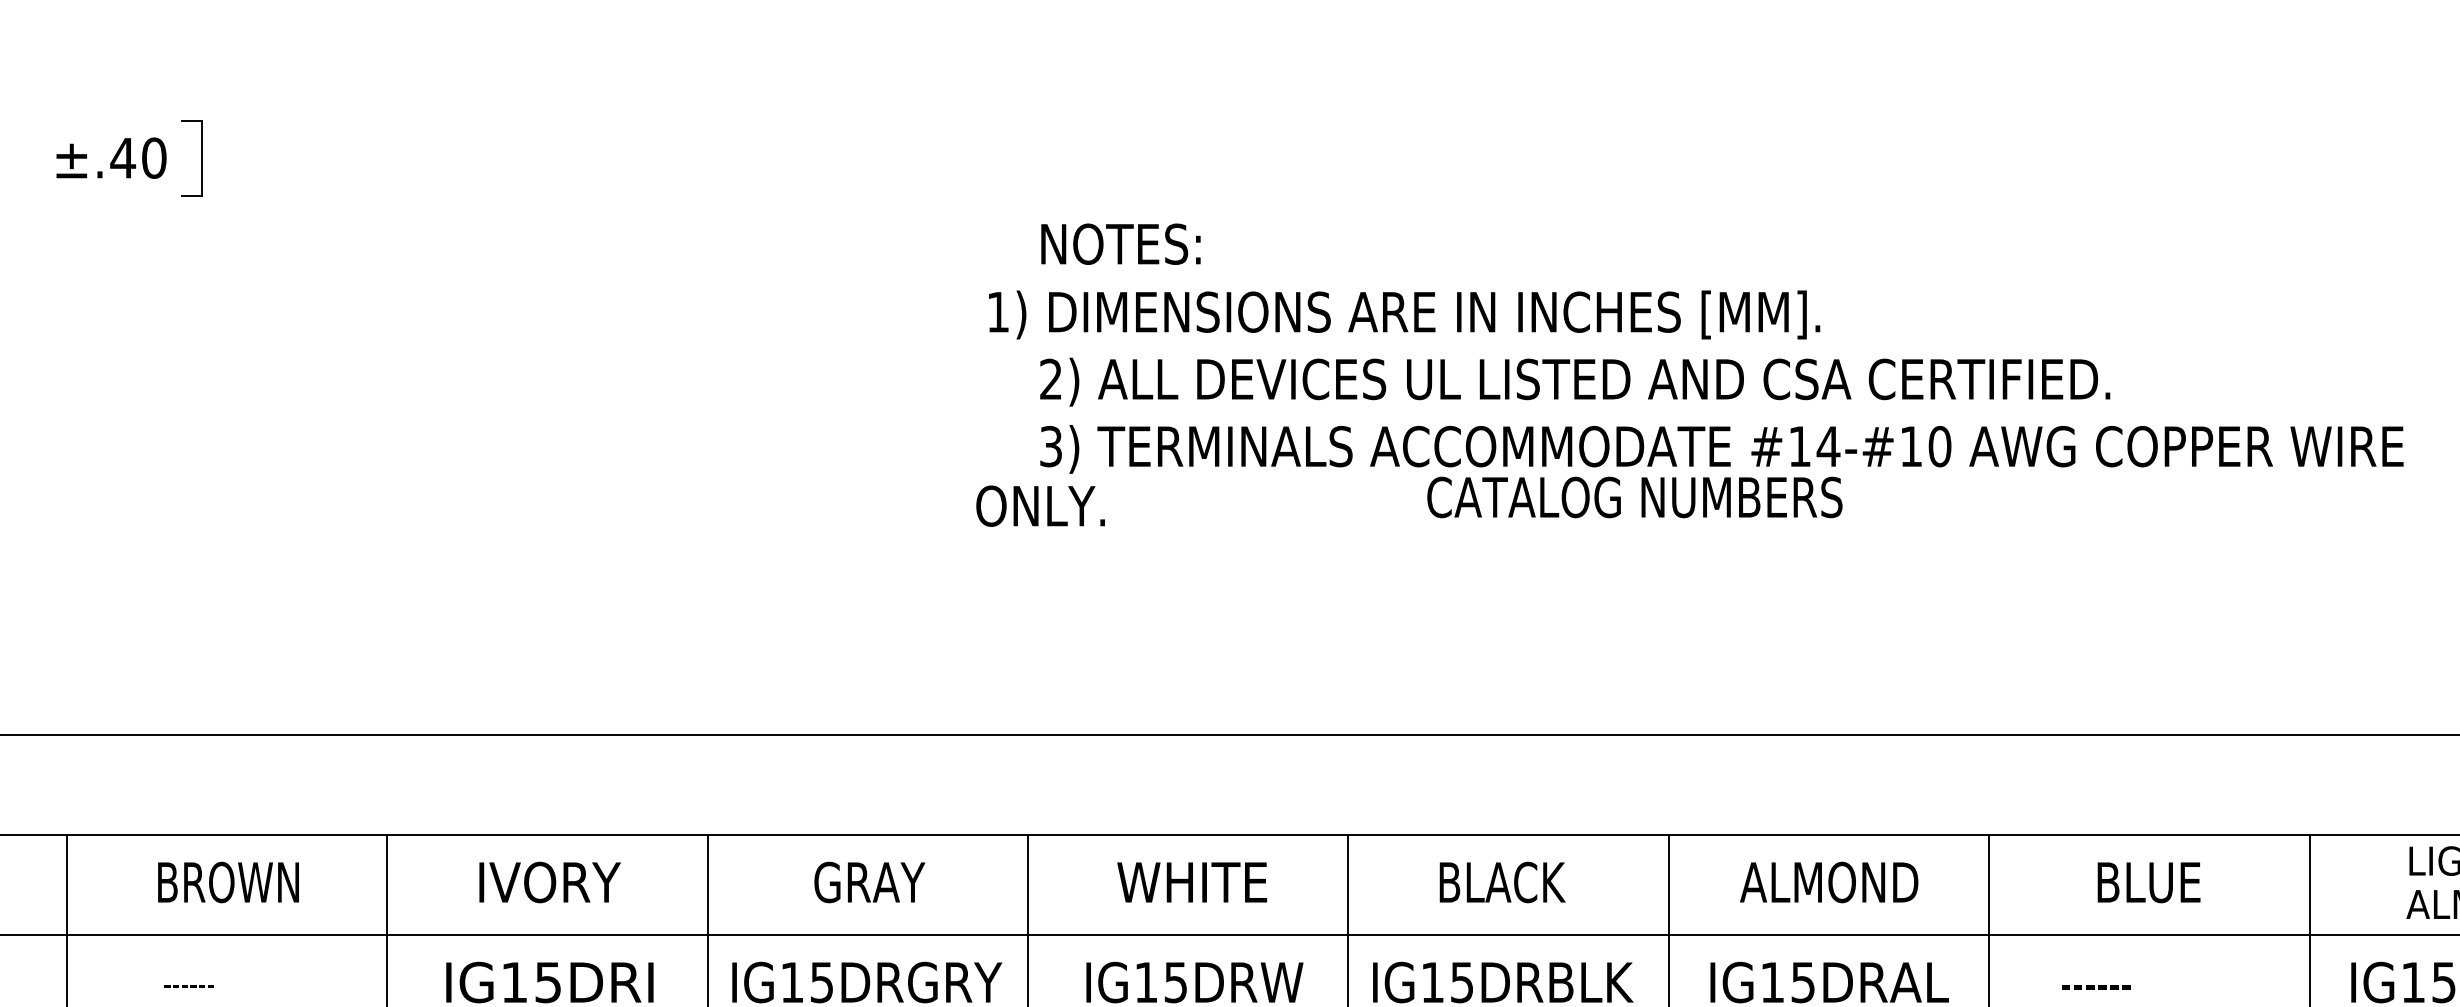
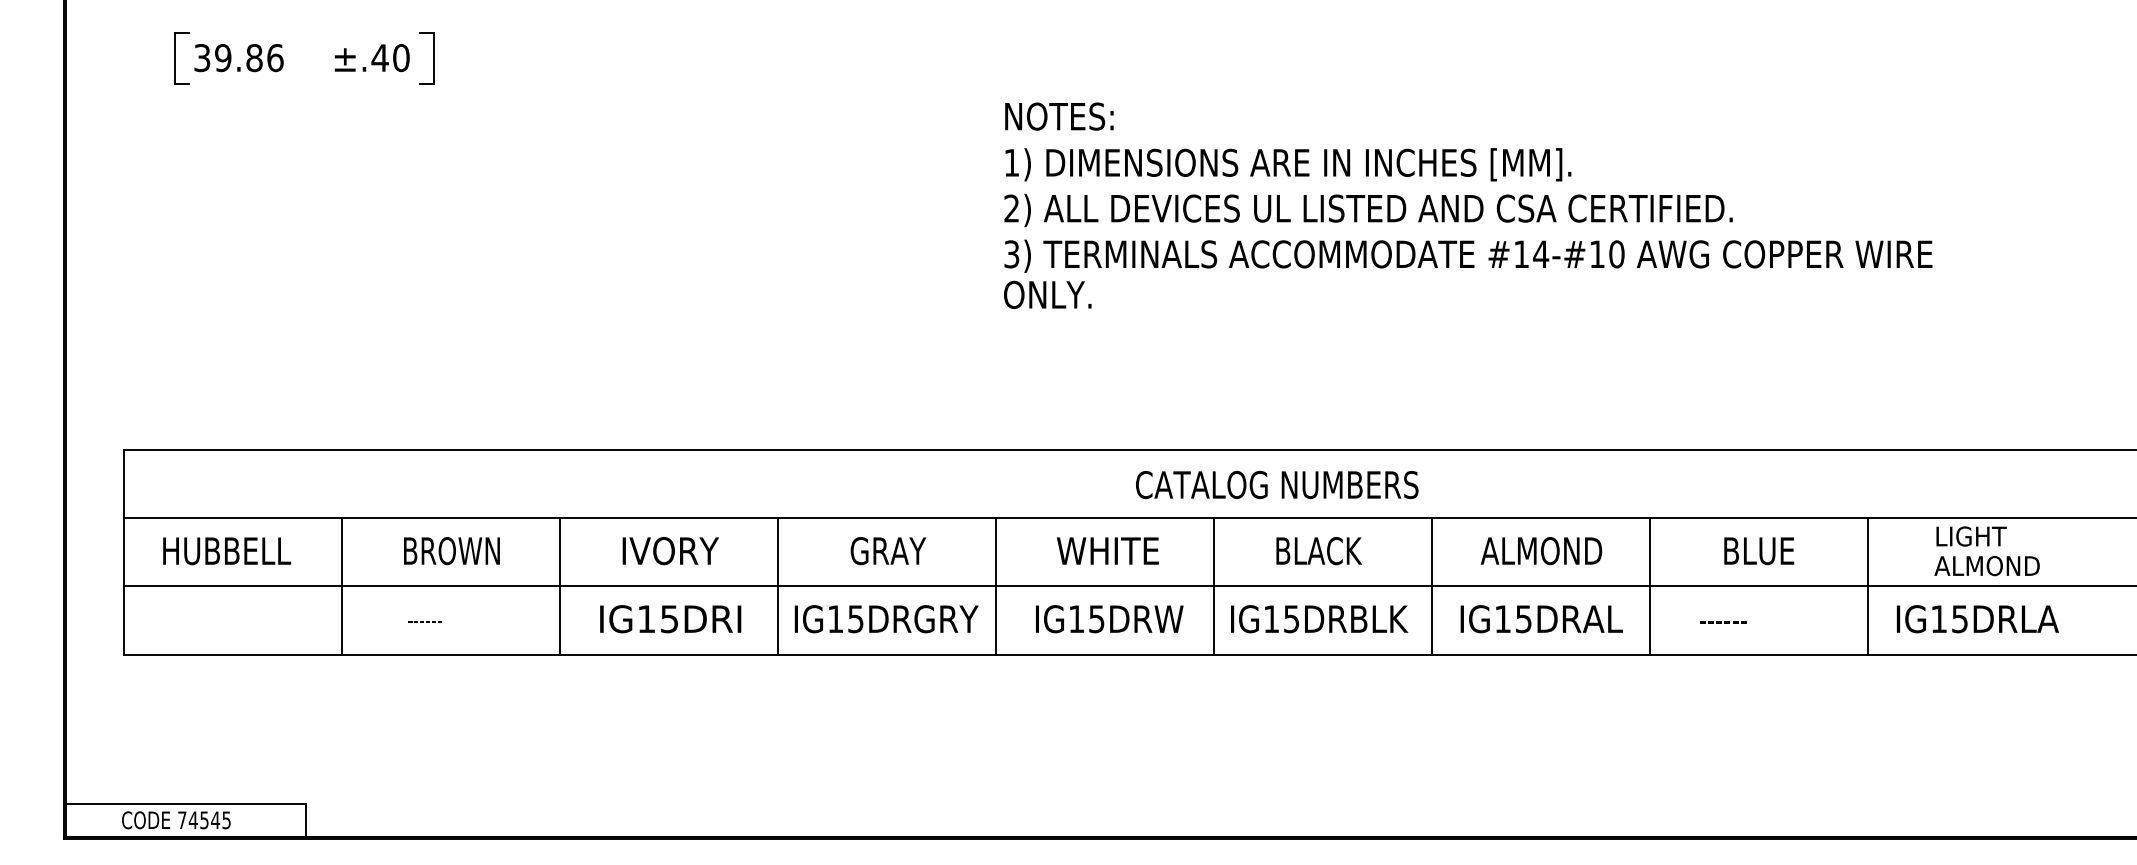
text: (1404, 314) -> (1288, 164), moved
text: (1635, 498) -> (1277, 485), moved
text: (1040, 505) -> (1047, 294), moved

